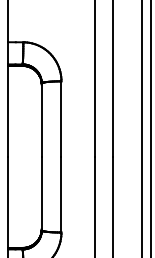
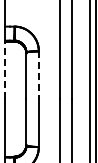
line: (8, 111) -> (5, 70), solid -> dashed
line: (60, 119) -> (38, 75), solid -> dashed

